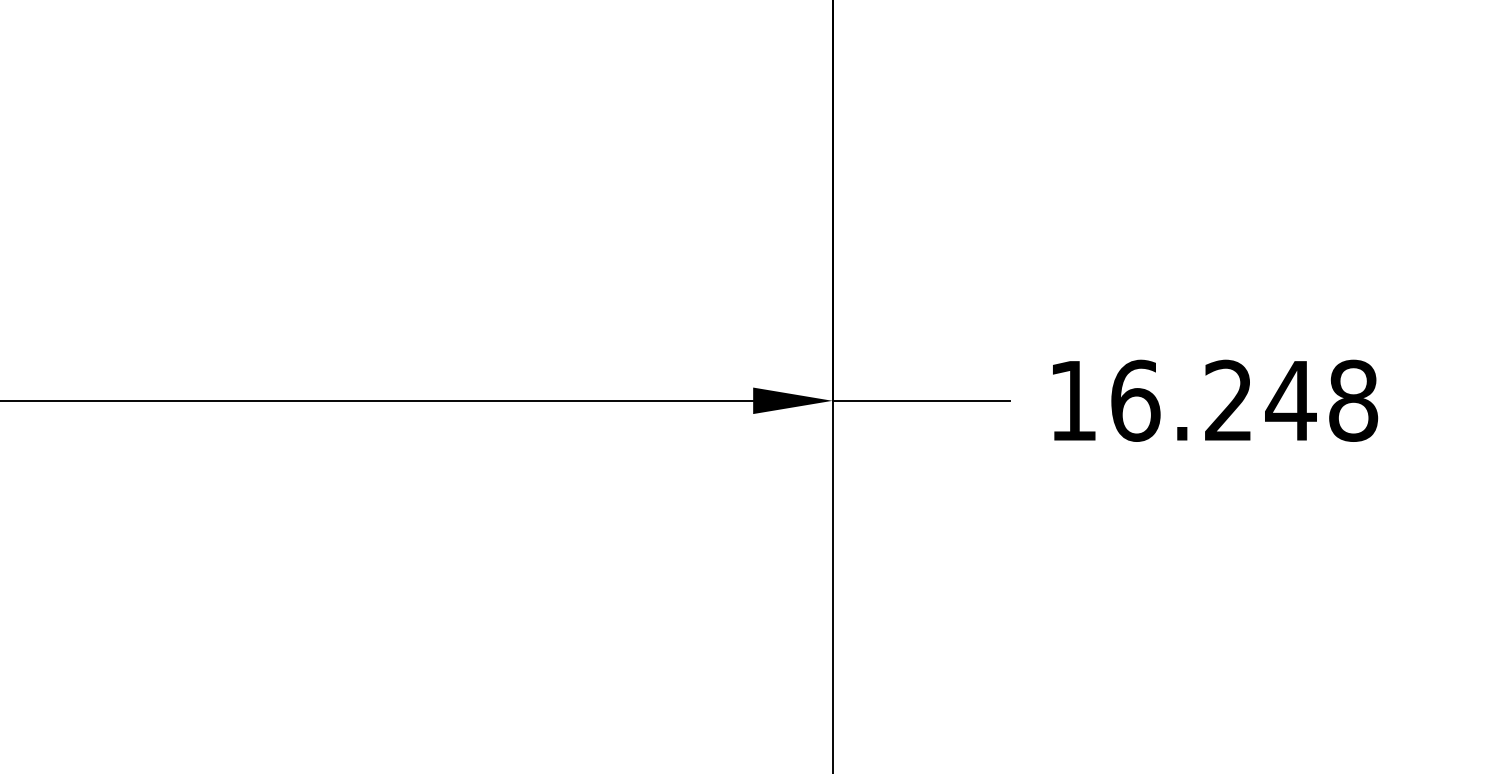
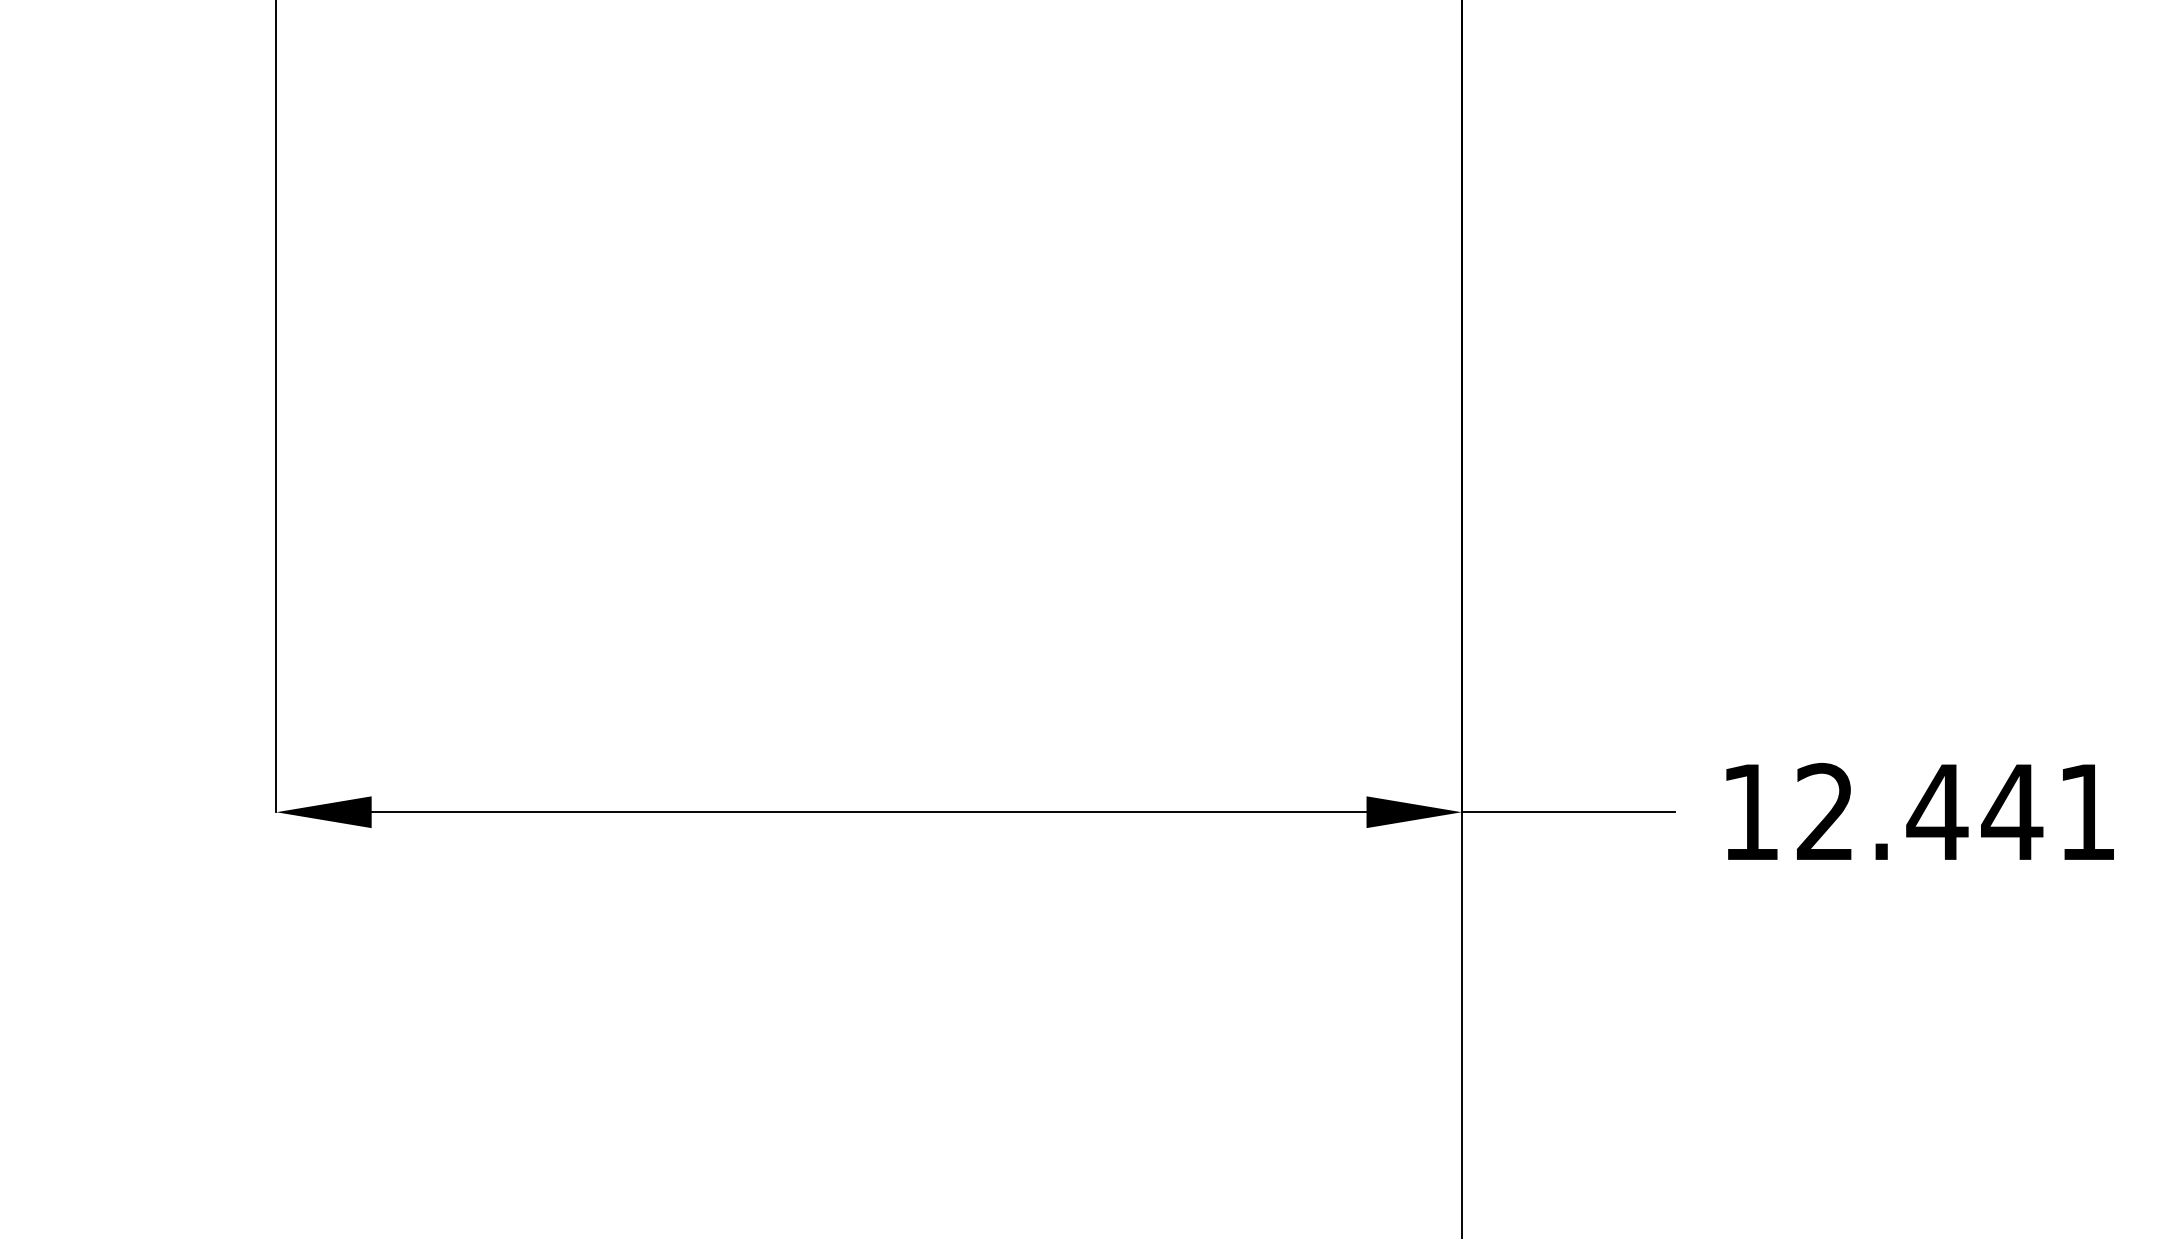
text: (1244, 400) -> (1956, 811), 16.248 -> 12.441

